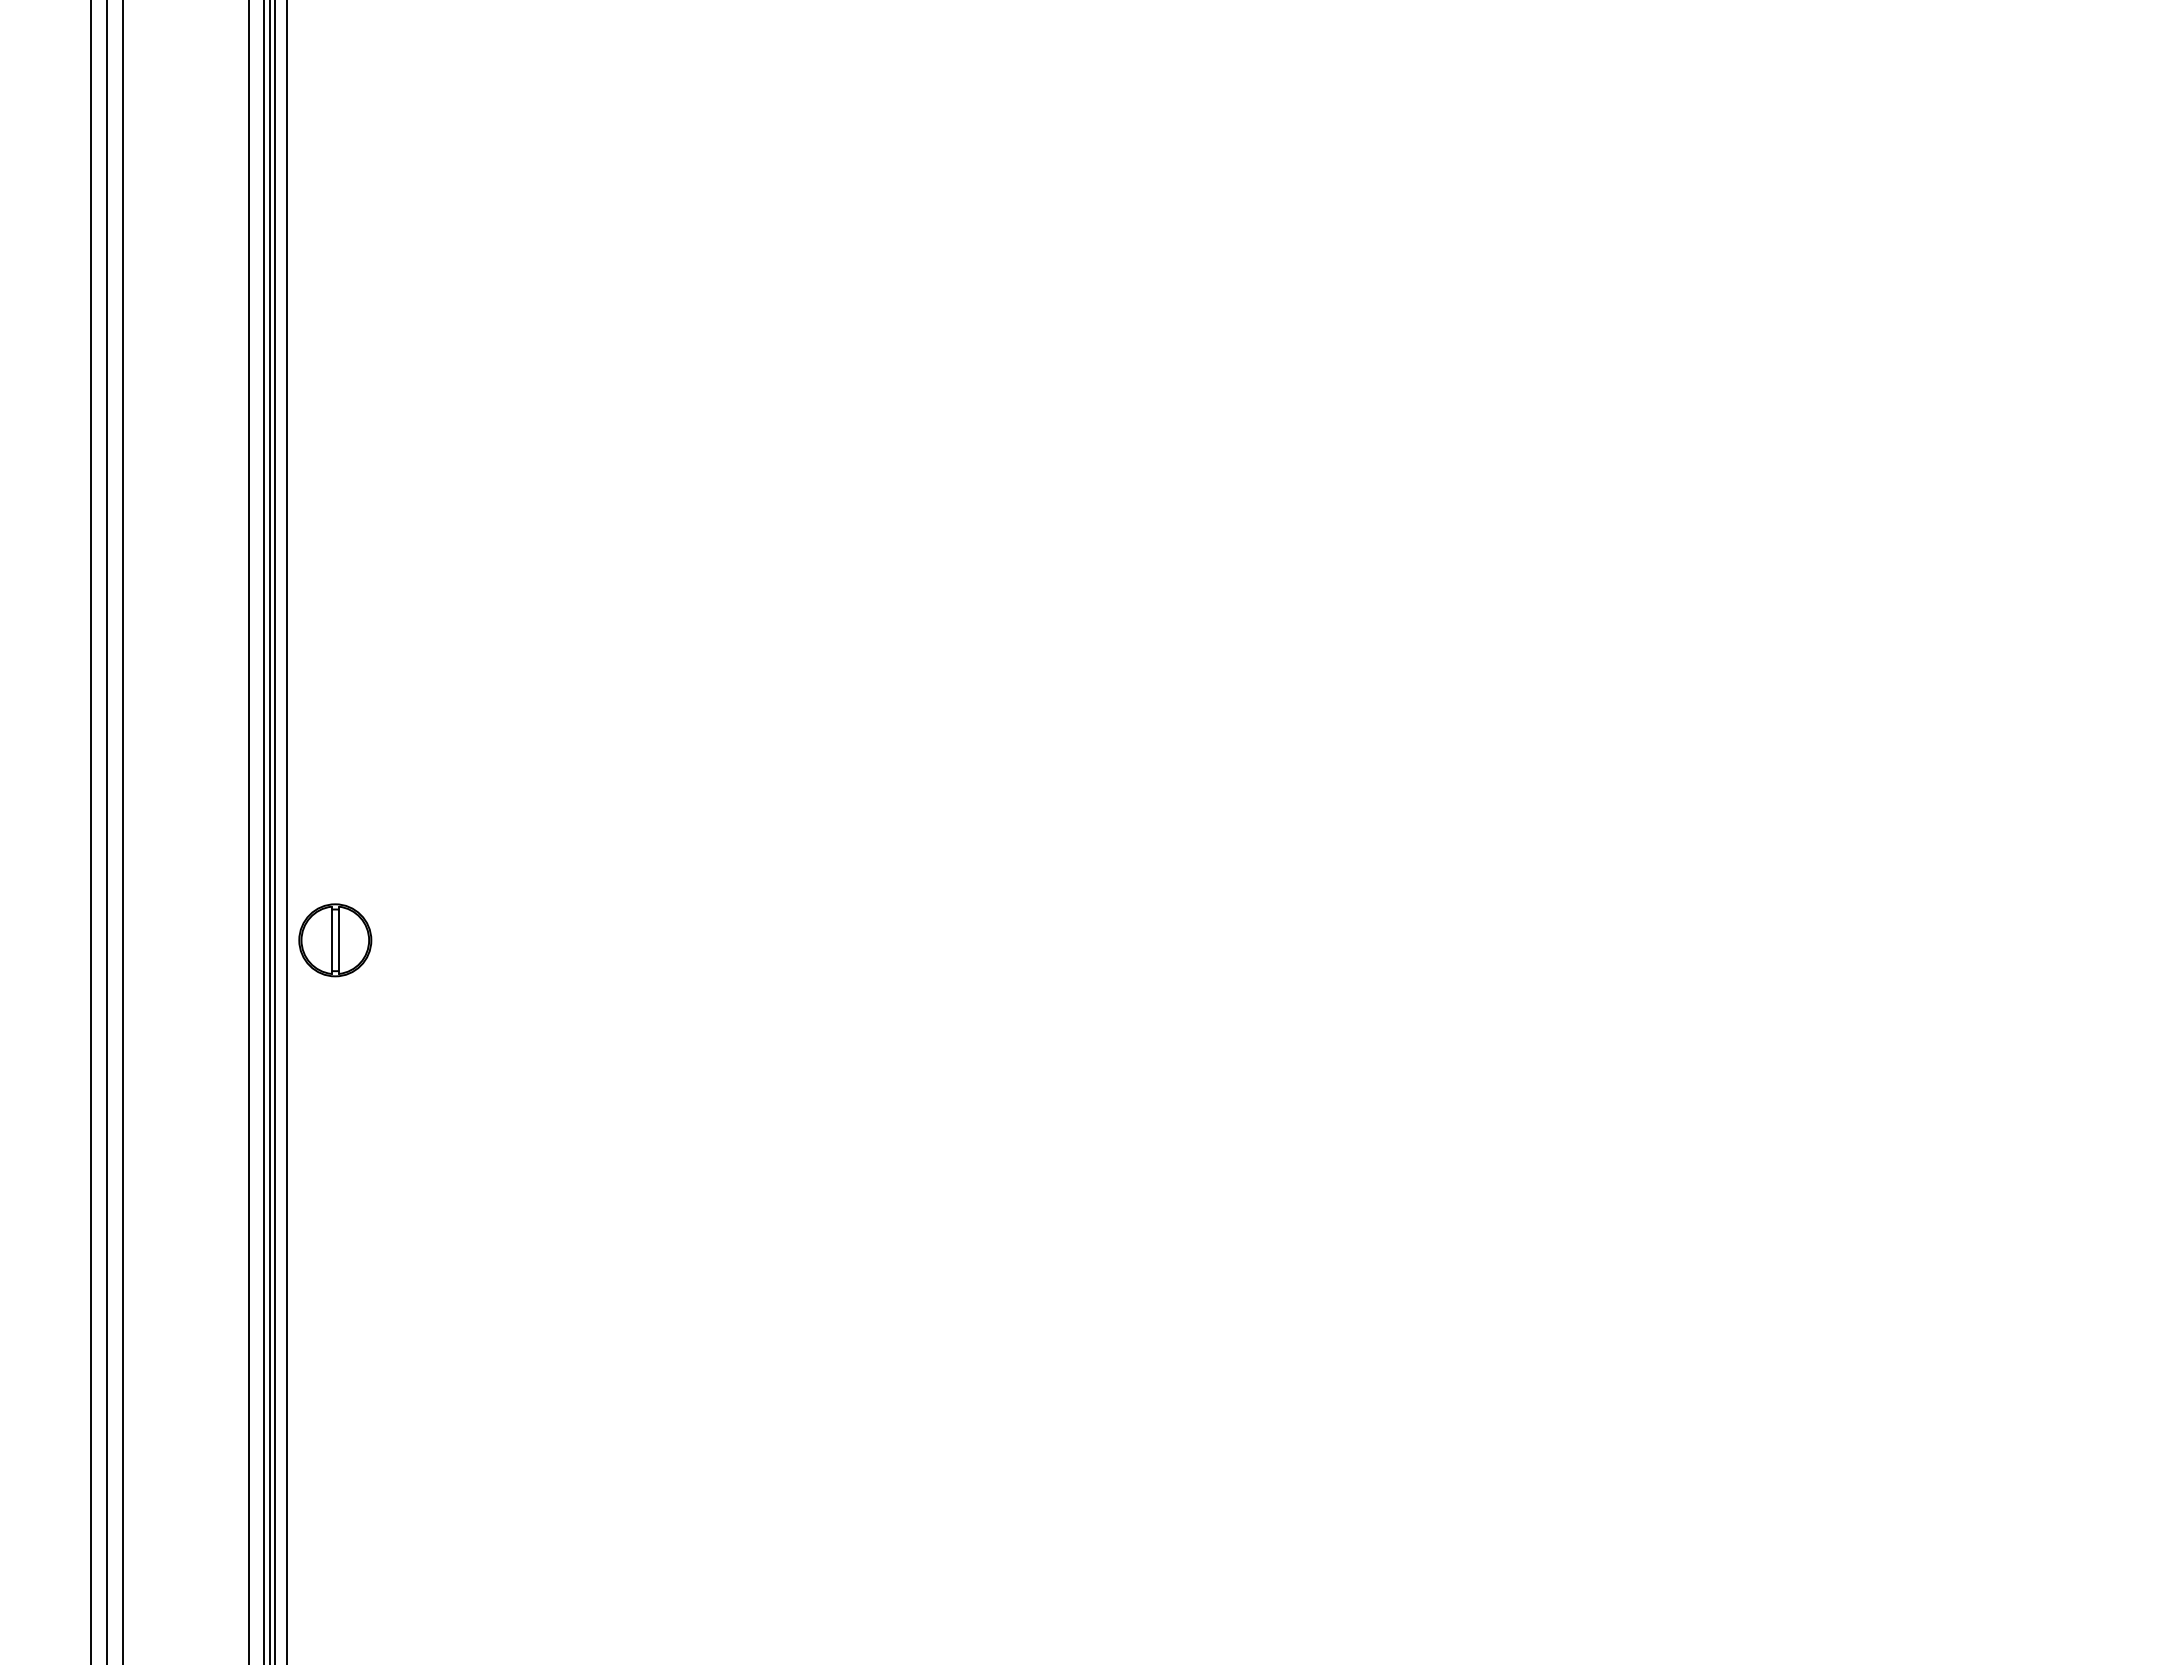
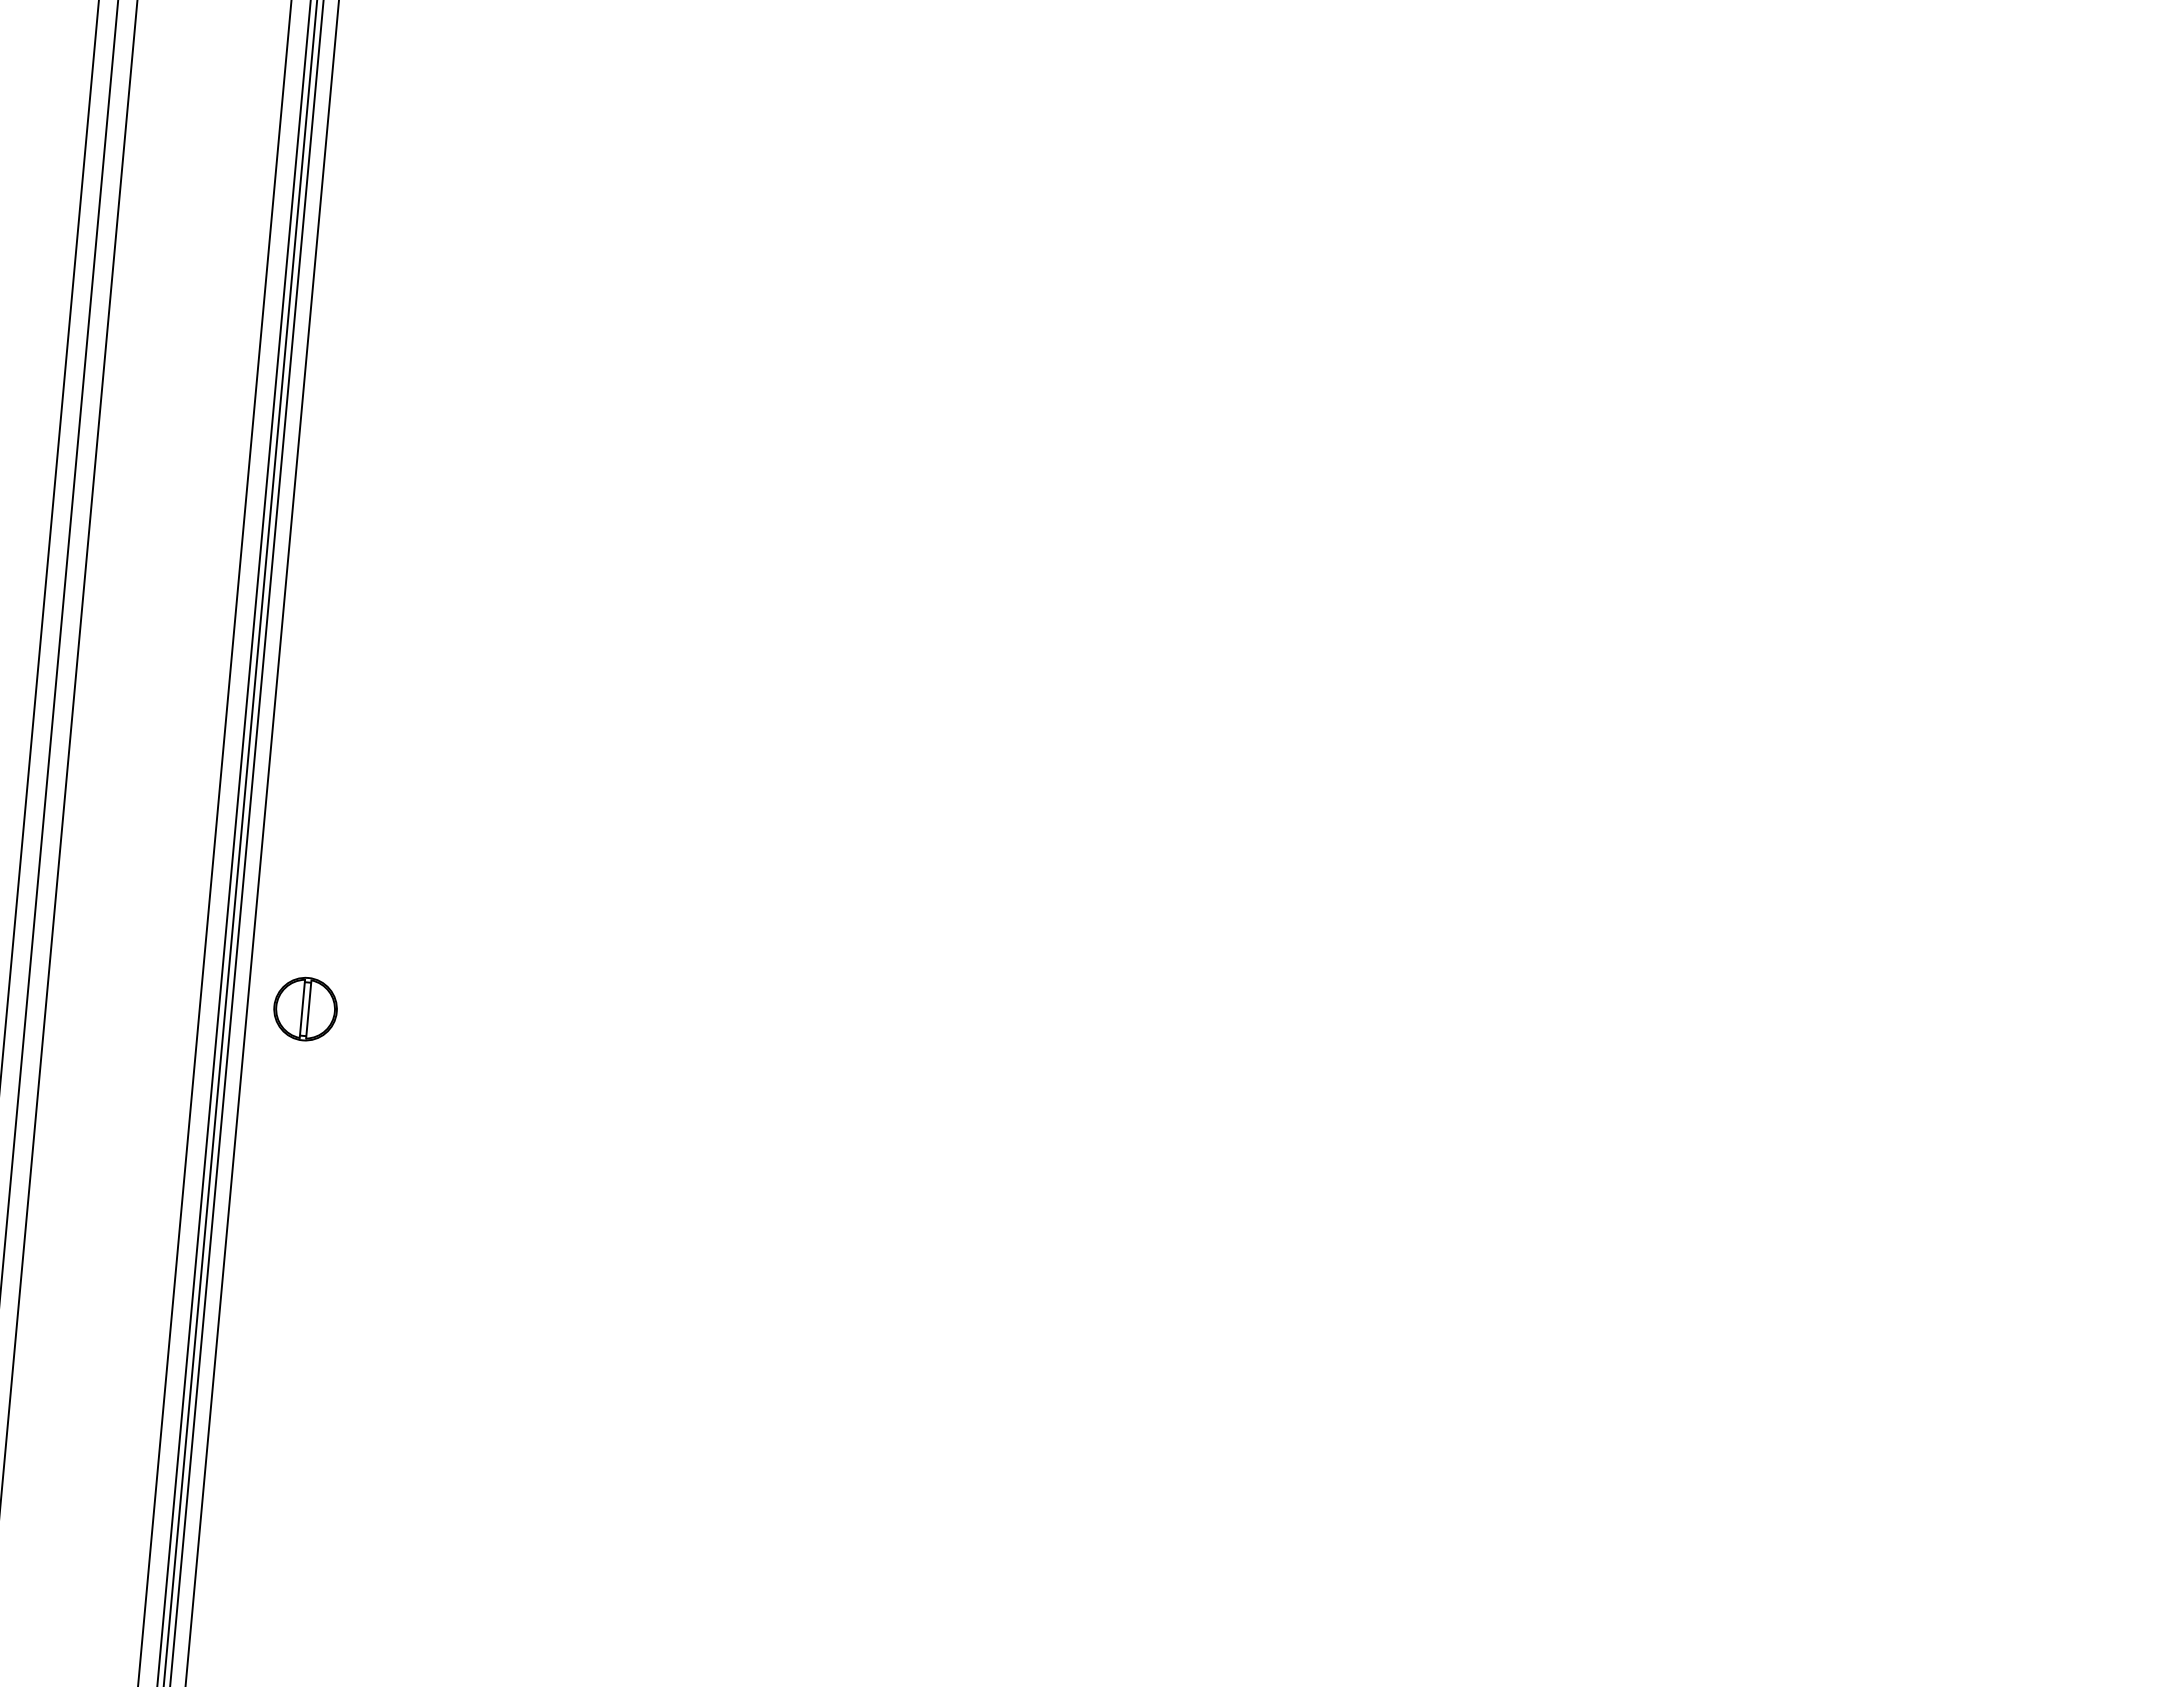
part: (334, 939) -> (304, 1008), size x0.71

